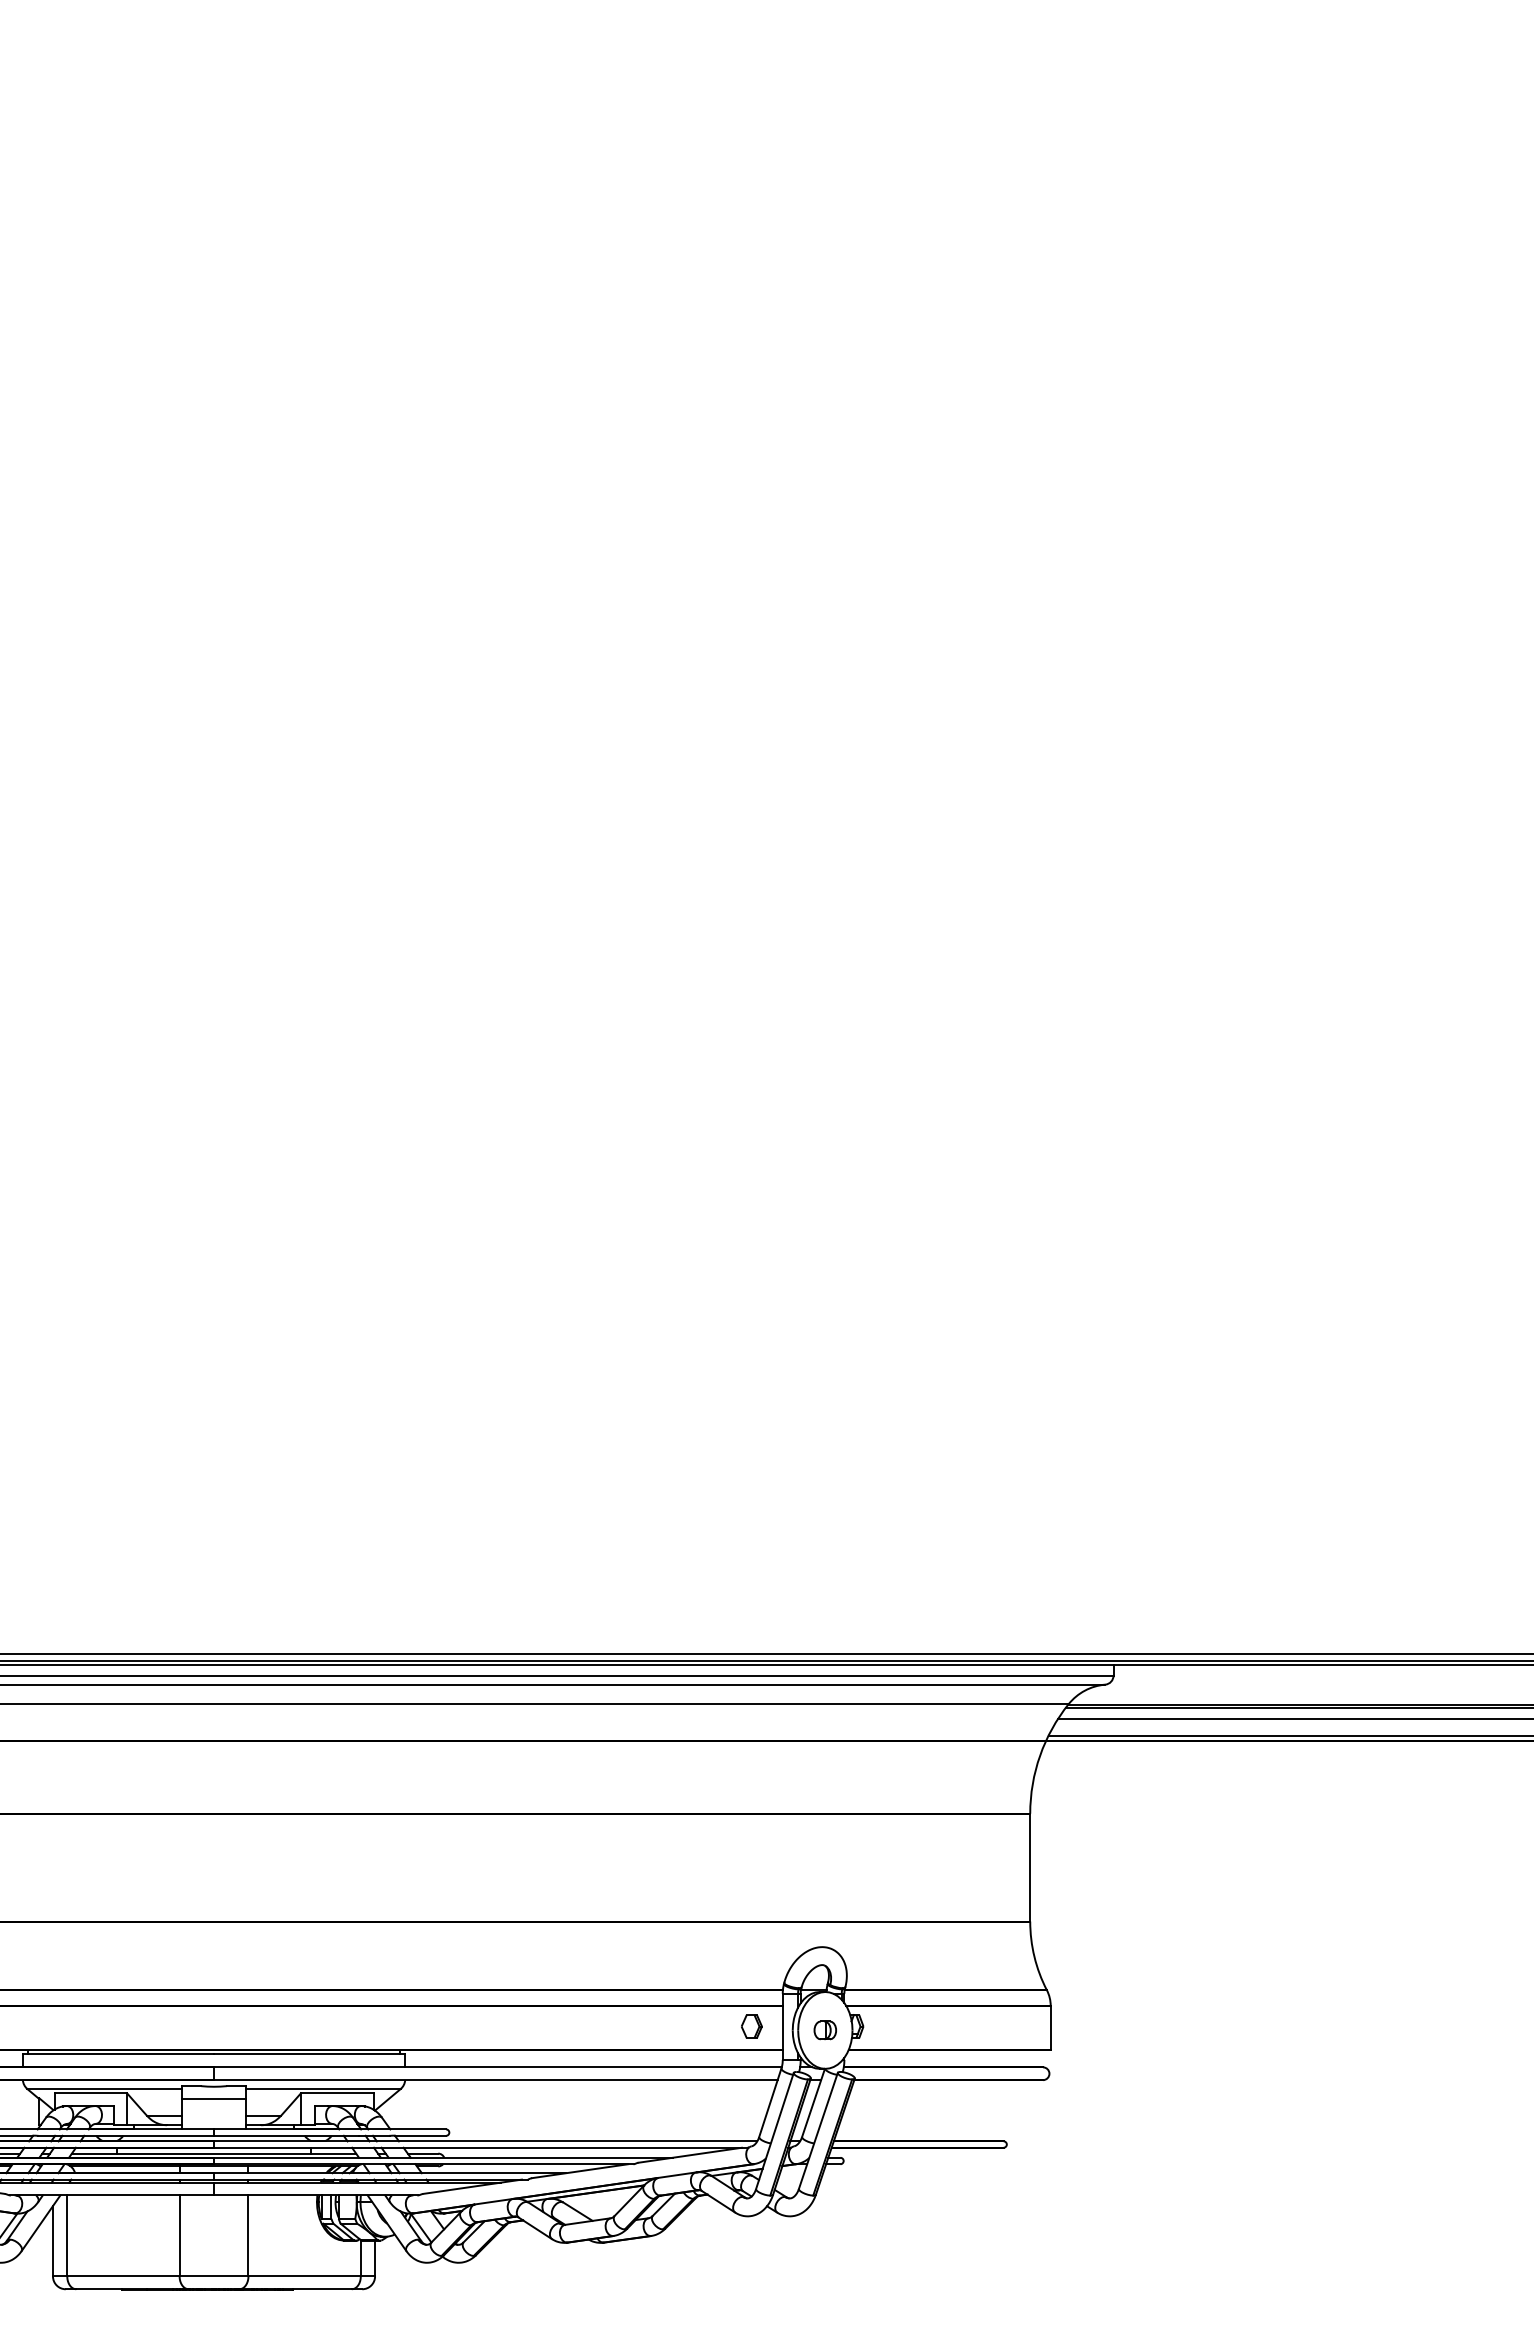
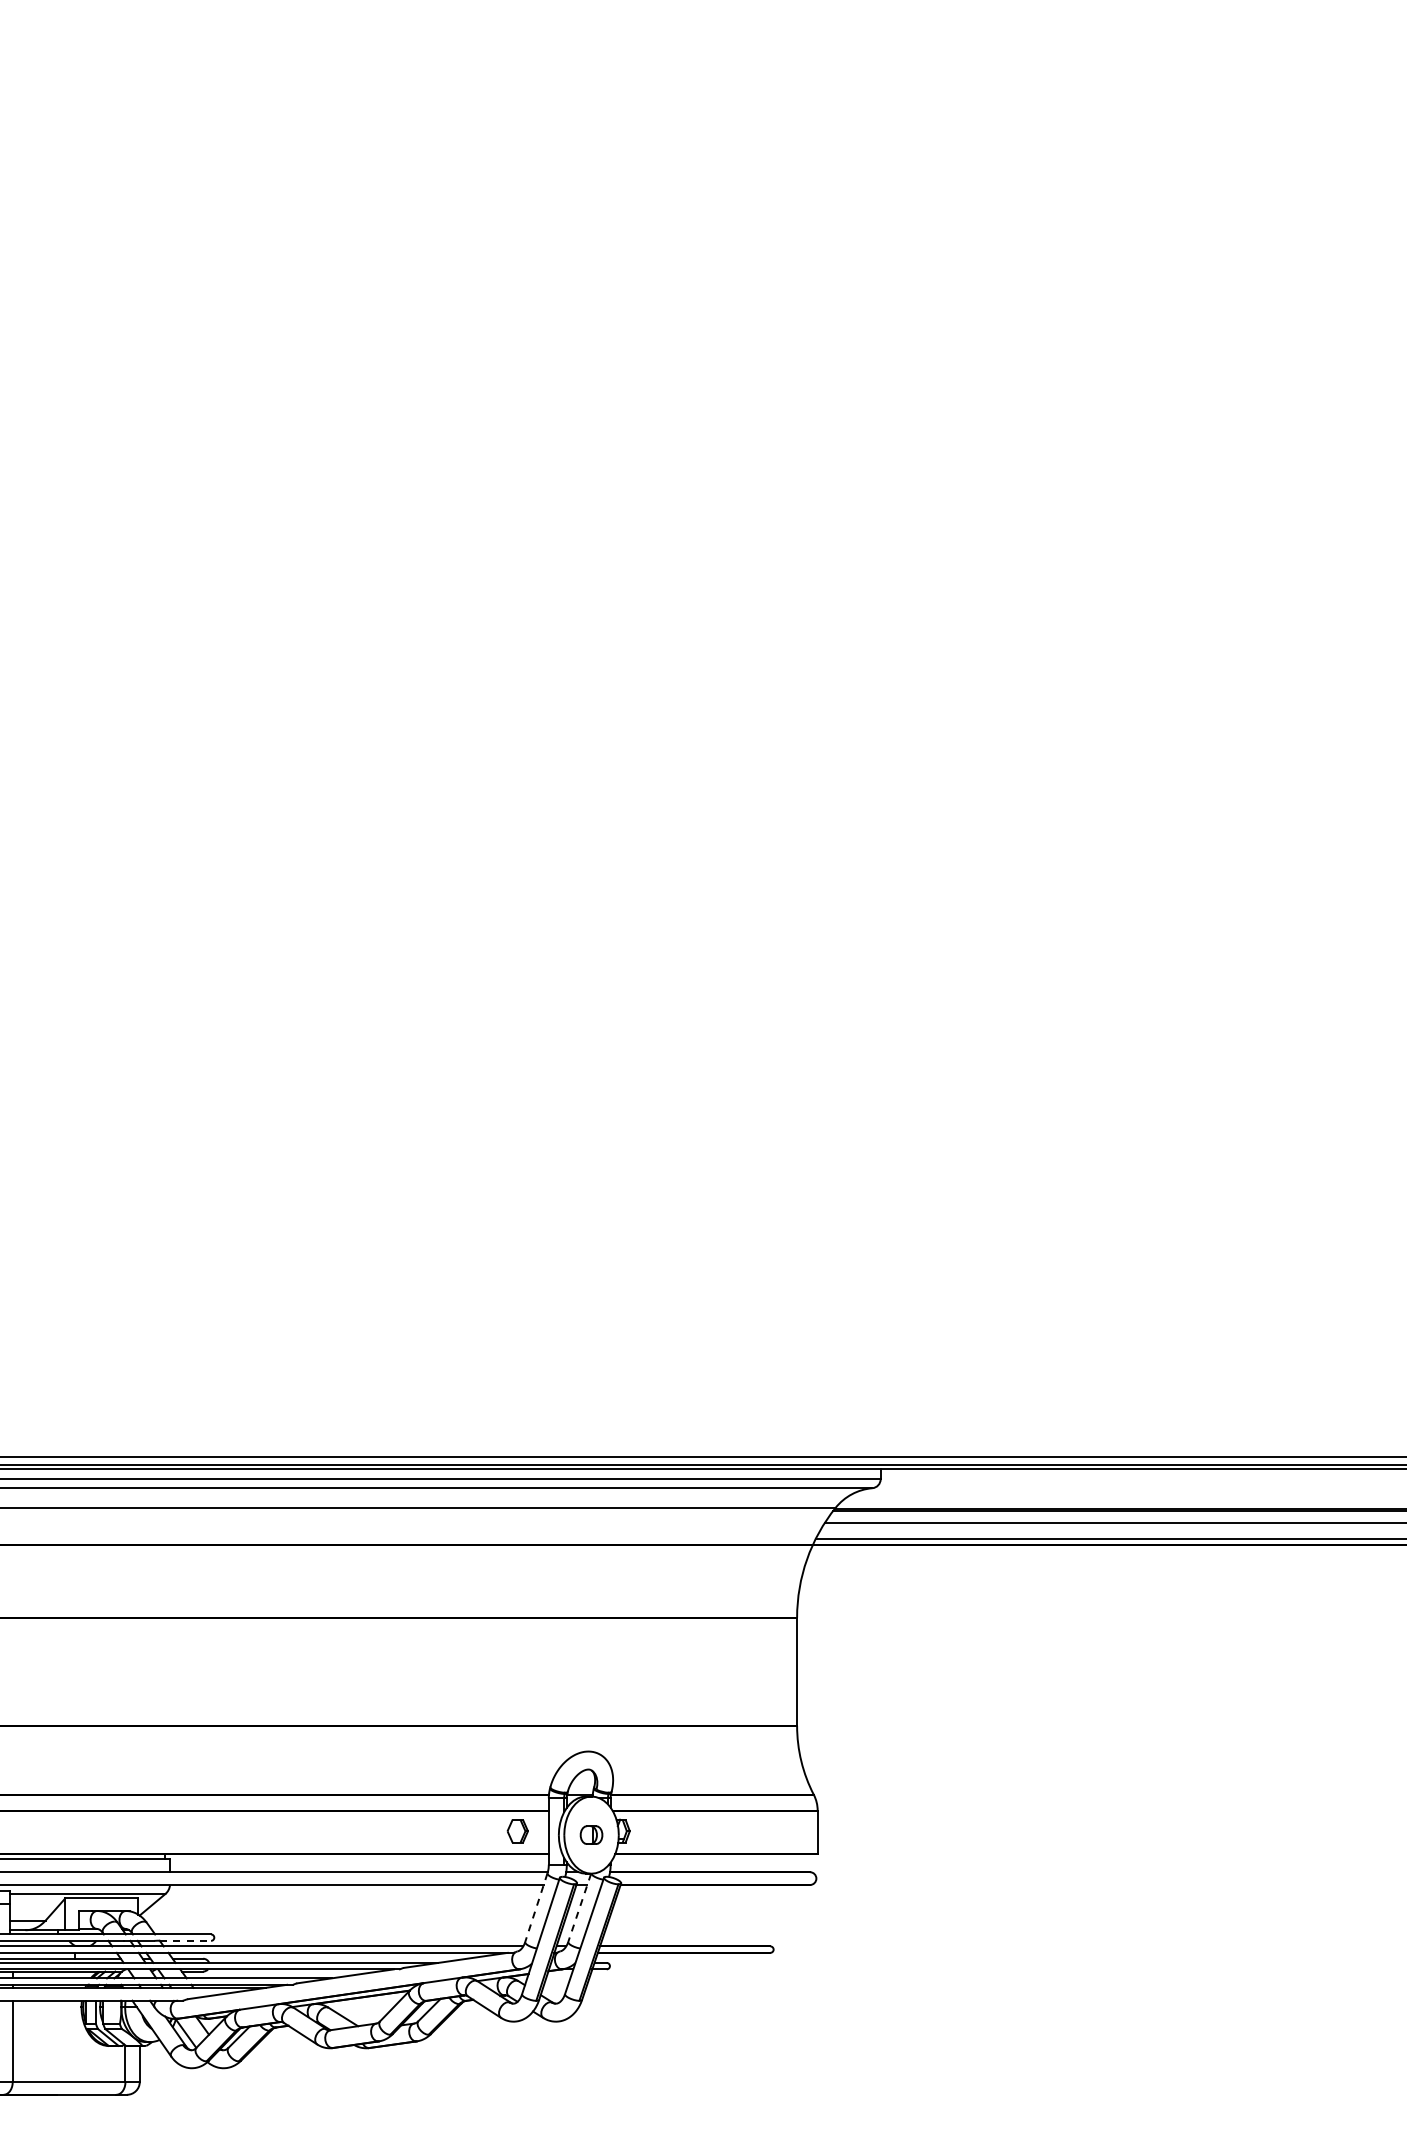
line: (813, 2102) -> (579, 1907), solid -> dashed
line: (770, 2103) -> (536, 1908), solid -> dashed
line: (421, 2135) -> (186, 1940), solid -> dashed

